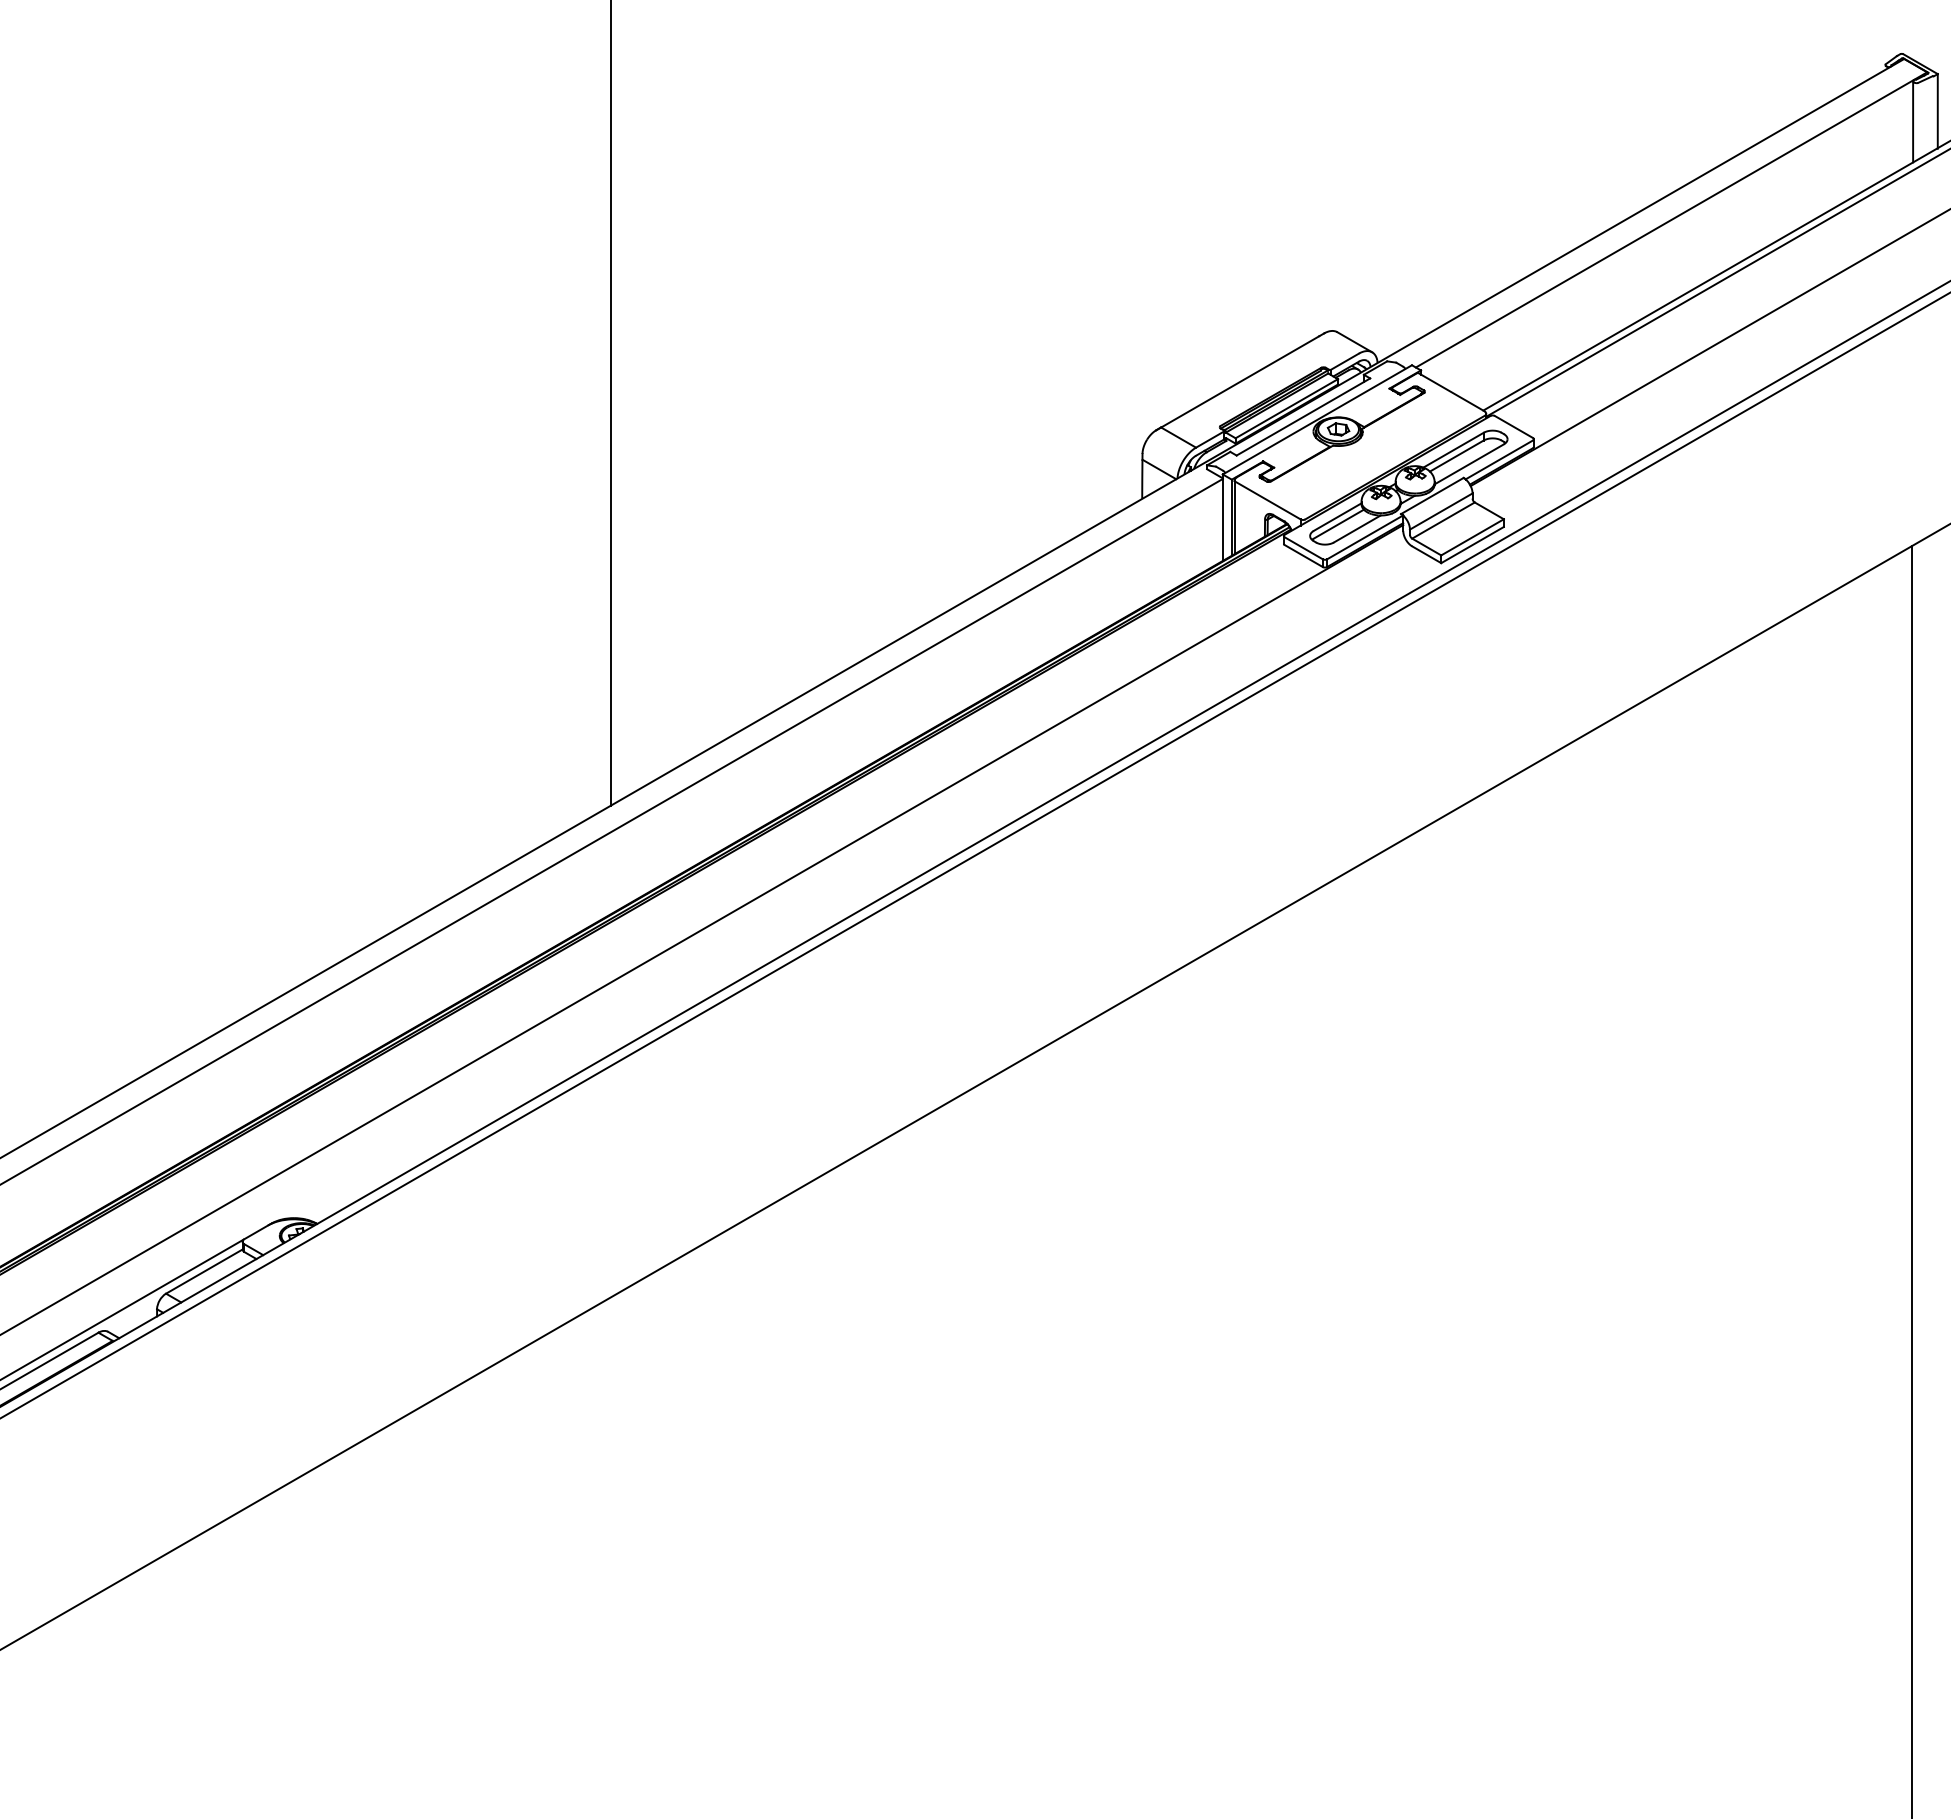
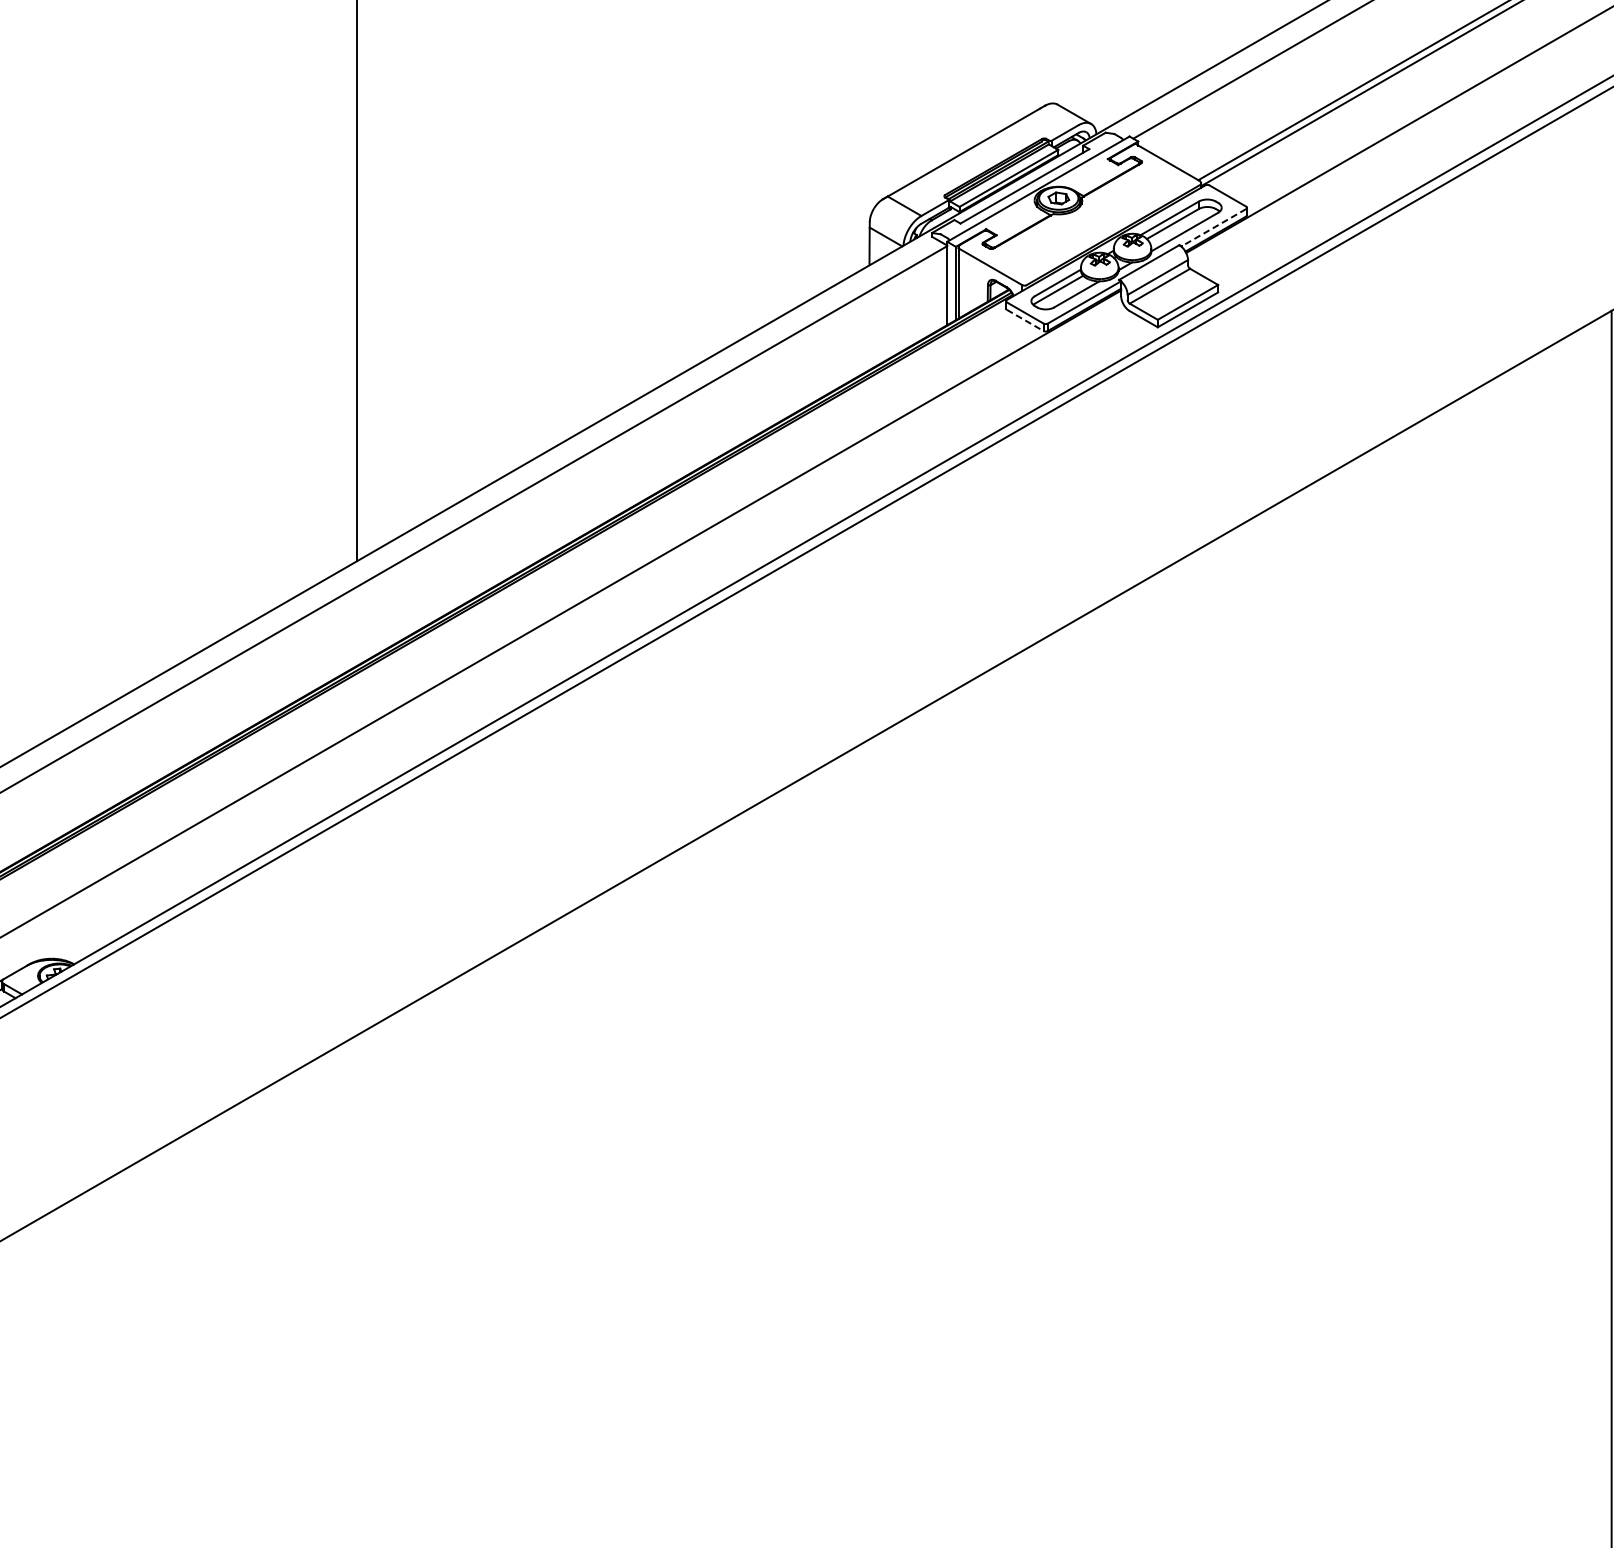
line: (1499, 459) -> (1213, 227), solid -> dashed
line: (1303, 556) -> (1024, 320), solid -> dashed

